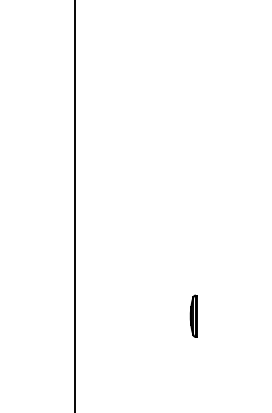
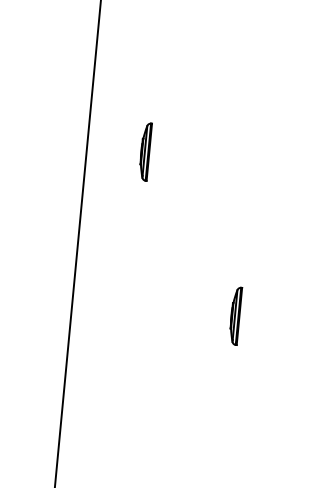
part: (117, 203) -> (145, 150), added

